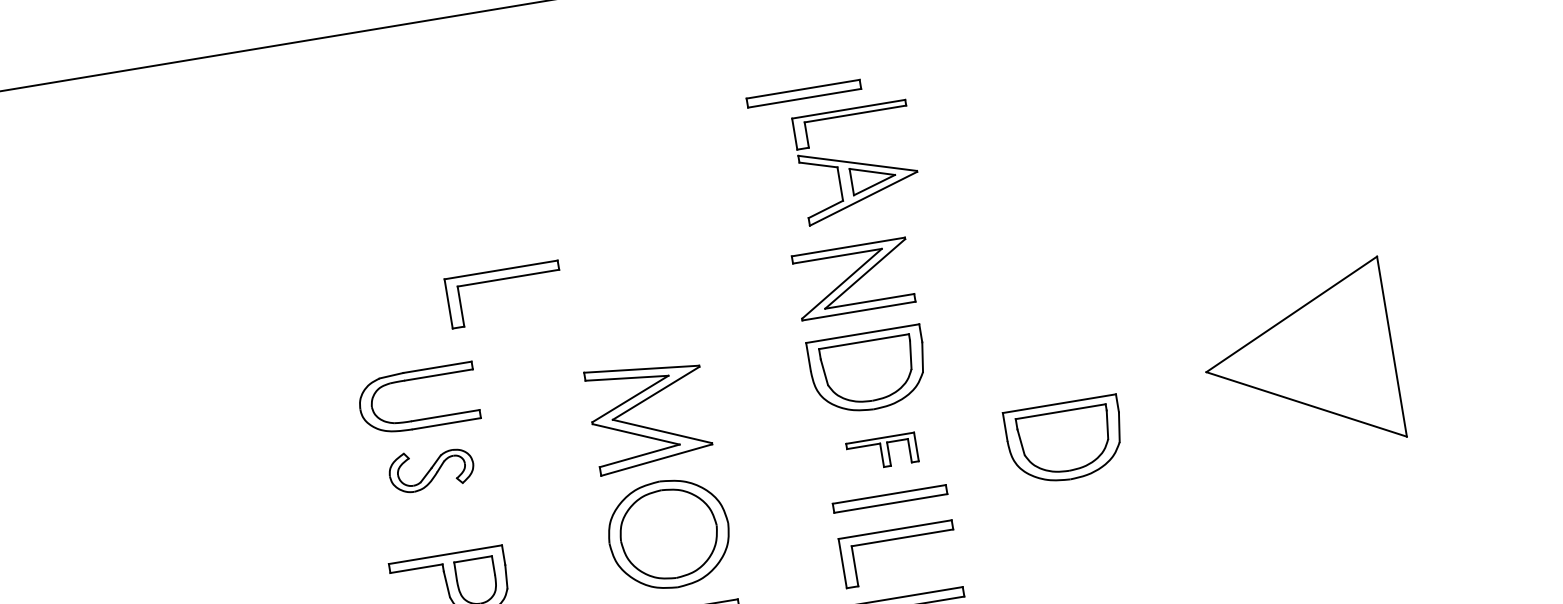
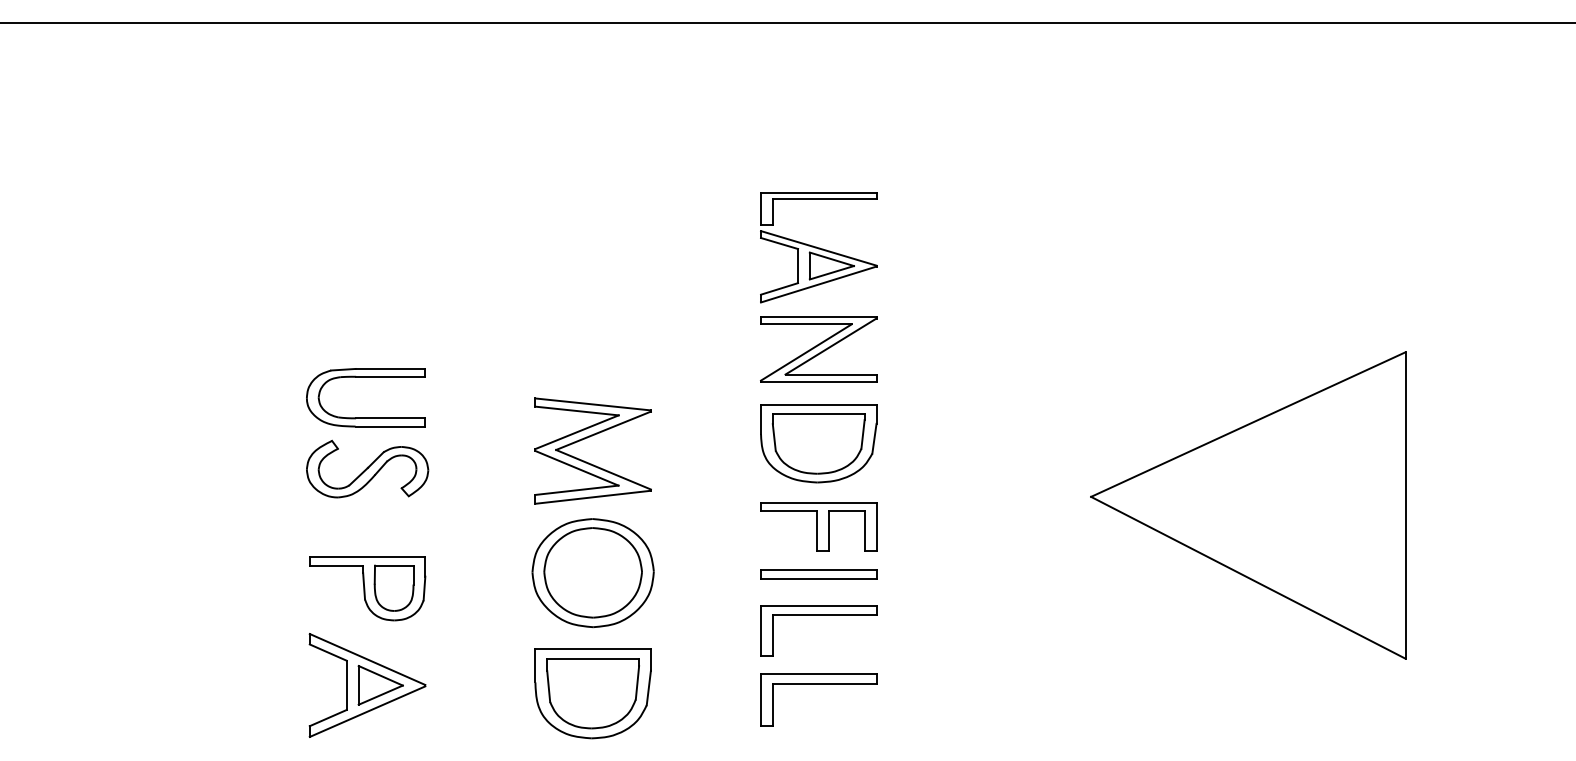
part: (803, 93) -> (799, 157), removed
part: (857, 162) -> (818, 247), moved
part: (502, 279) -> (469, 292), removed
part: (1299, 361) -> (1248, 505), size x1.67
part: (1065, 440) -> (1002, 545), removed
part: (882, 452) -> (818, 526), size x1.67
part: (431, 468) -> (367, 468), size x1.43

